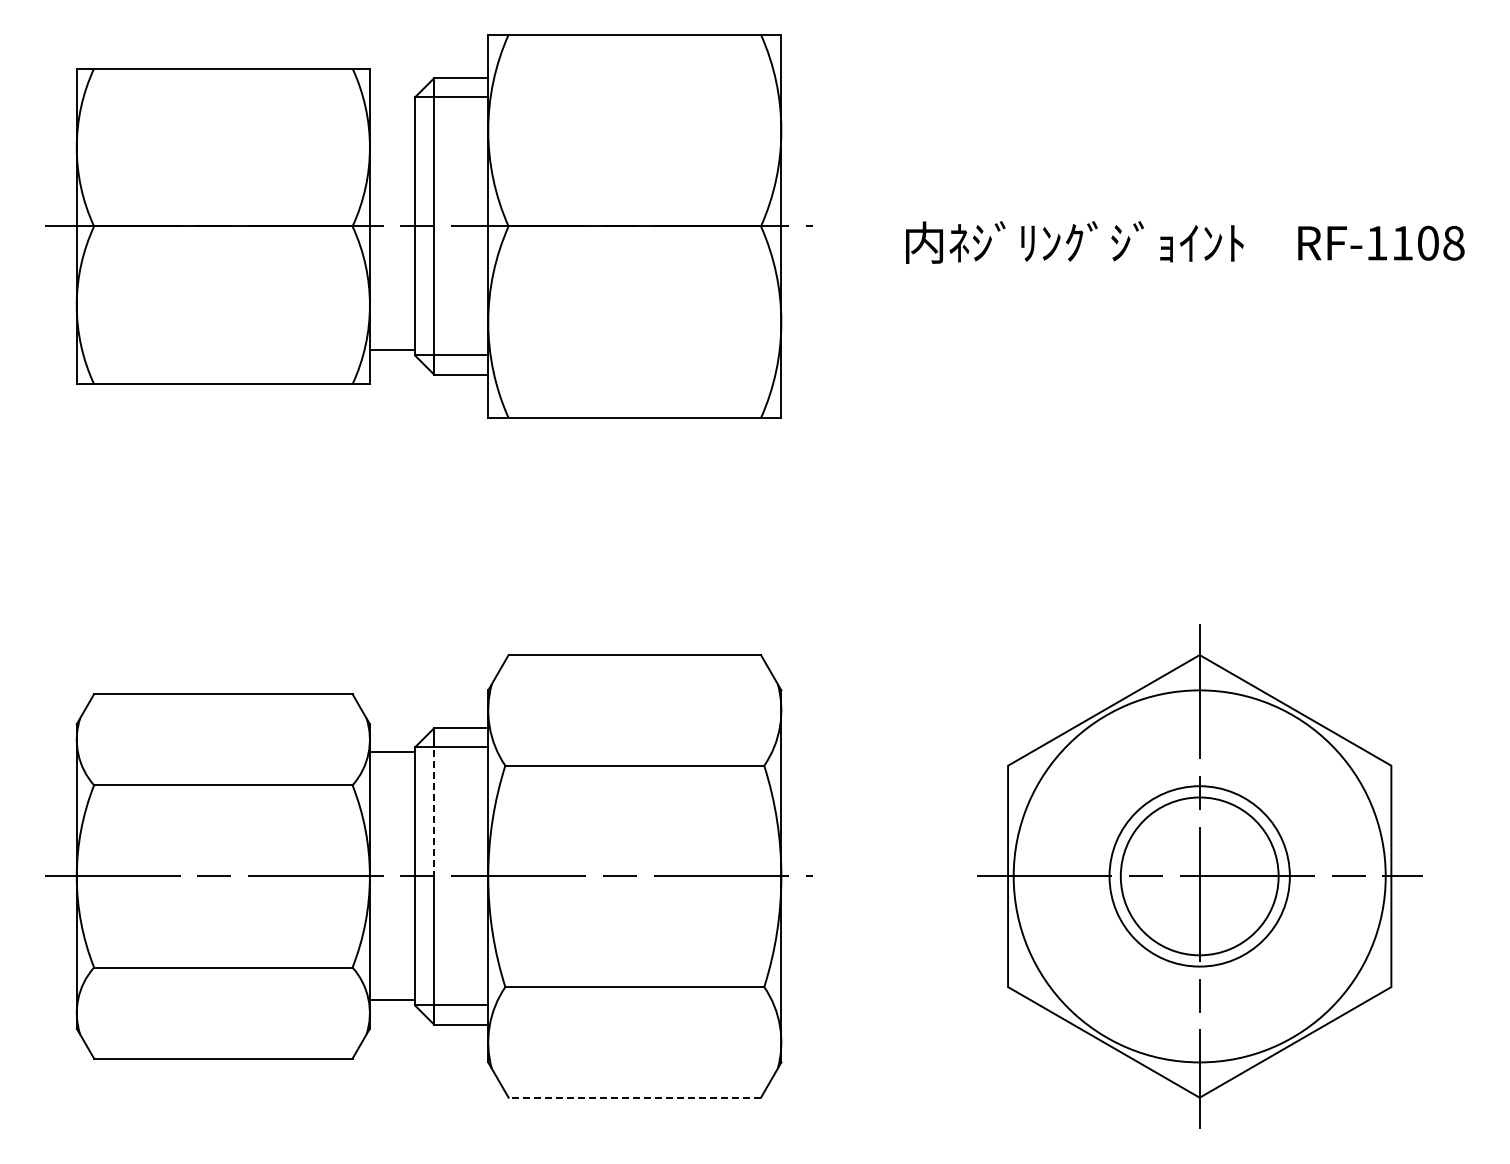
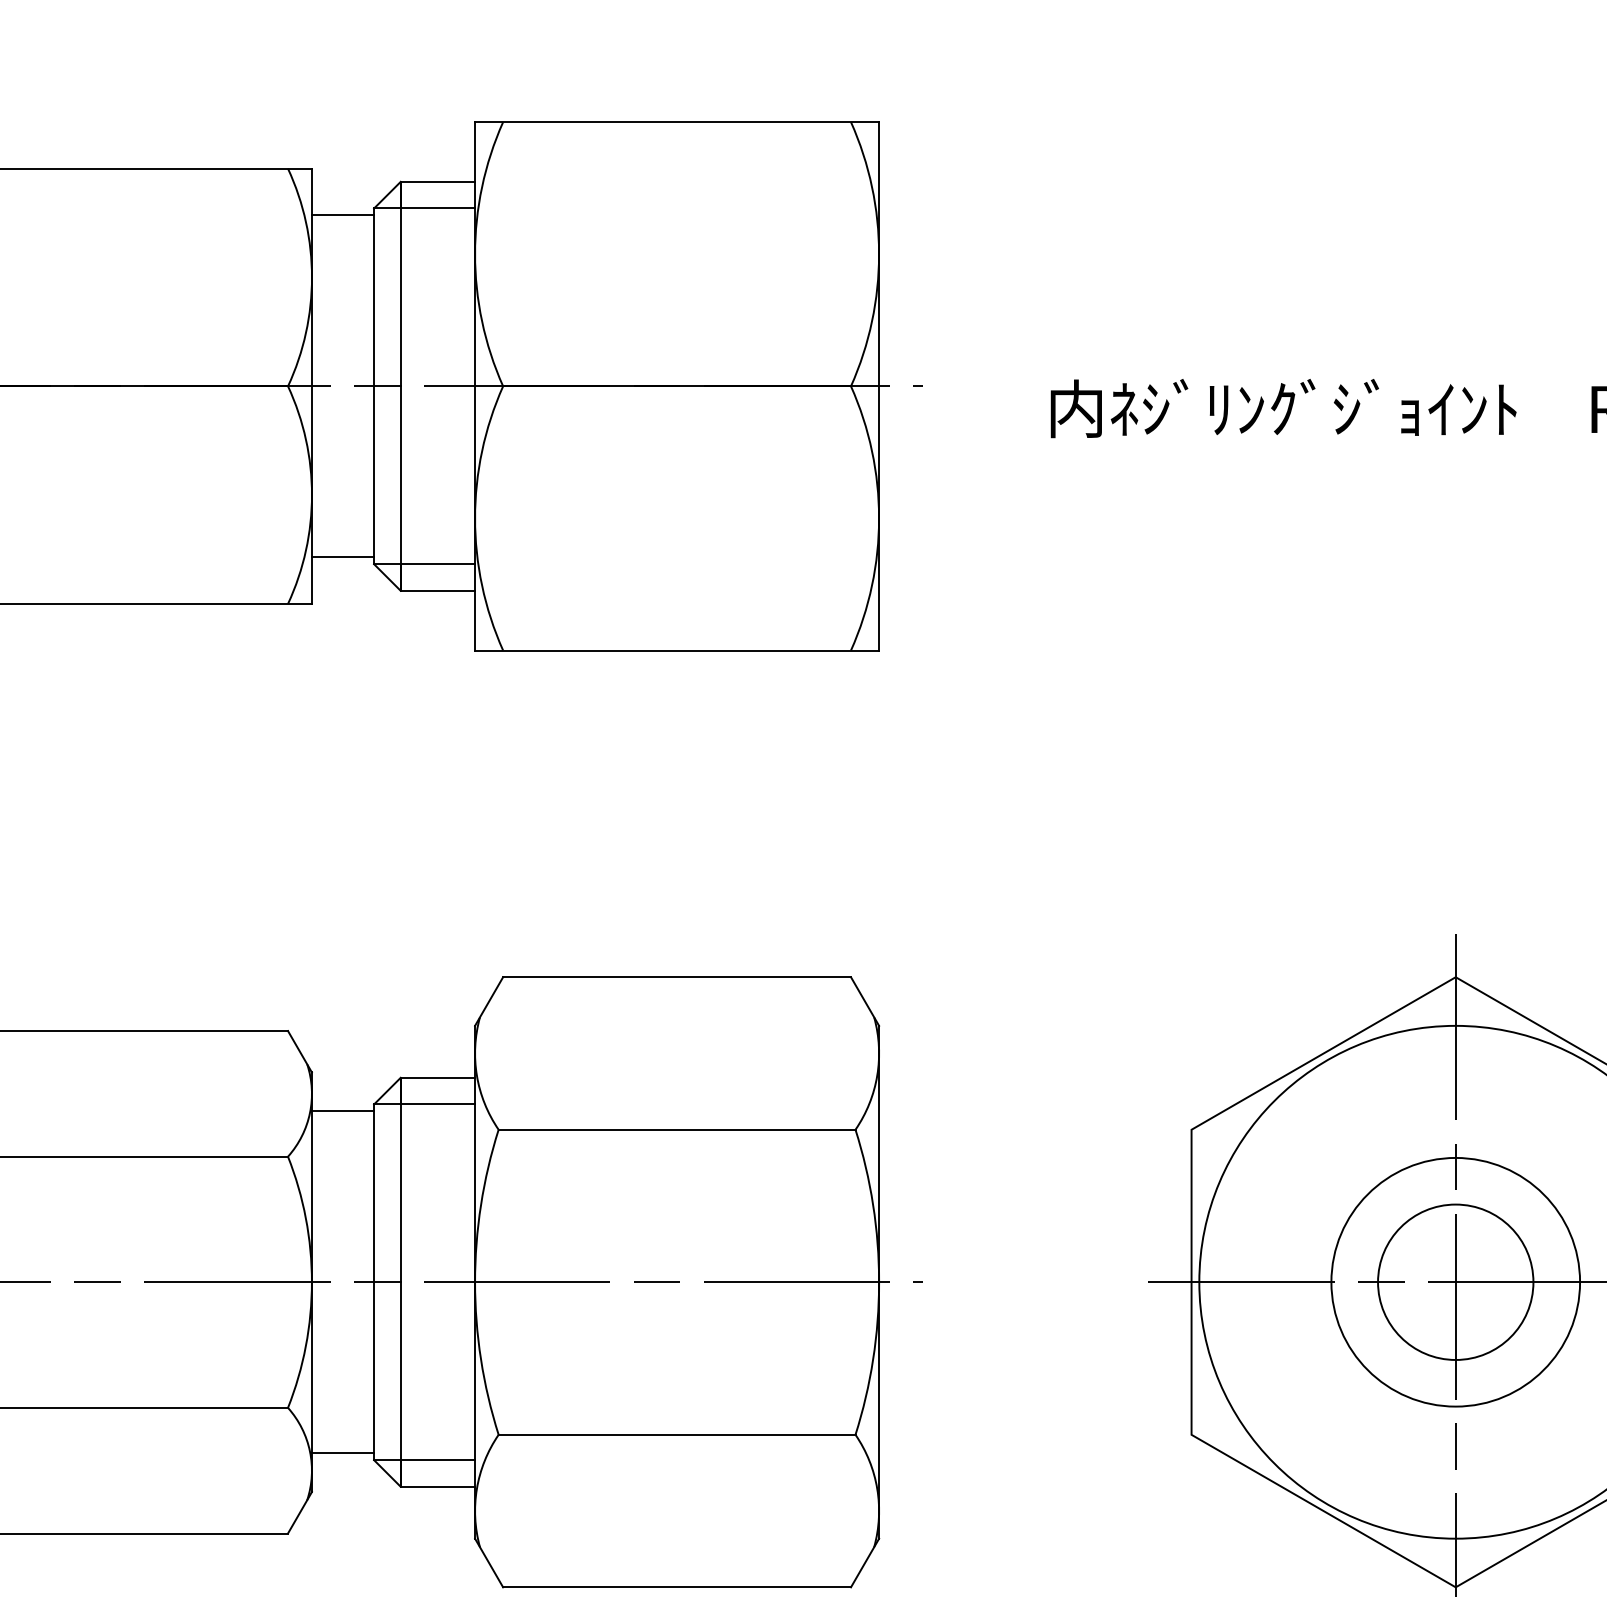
line: (392, 102) -> (343, 215), added
line: (434, 802) -> (400, 1180), dashed -> solid
circle: (1199, 876) -> (1455, 1282), size x0.71
line: (634, 1097) -> (676, 1587), dashed -> solid

